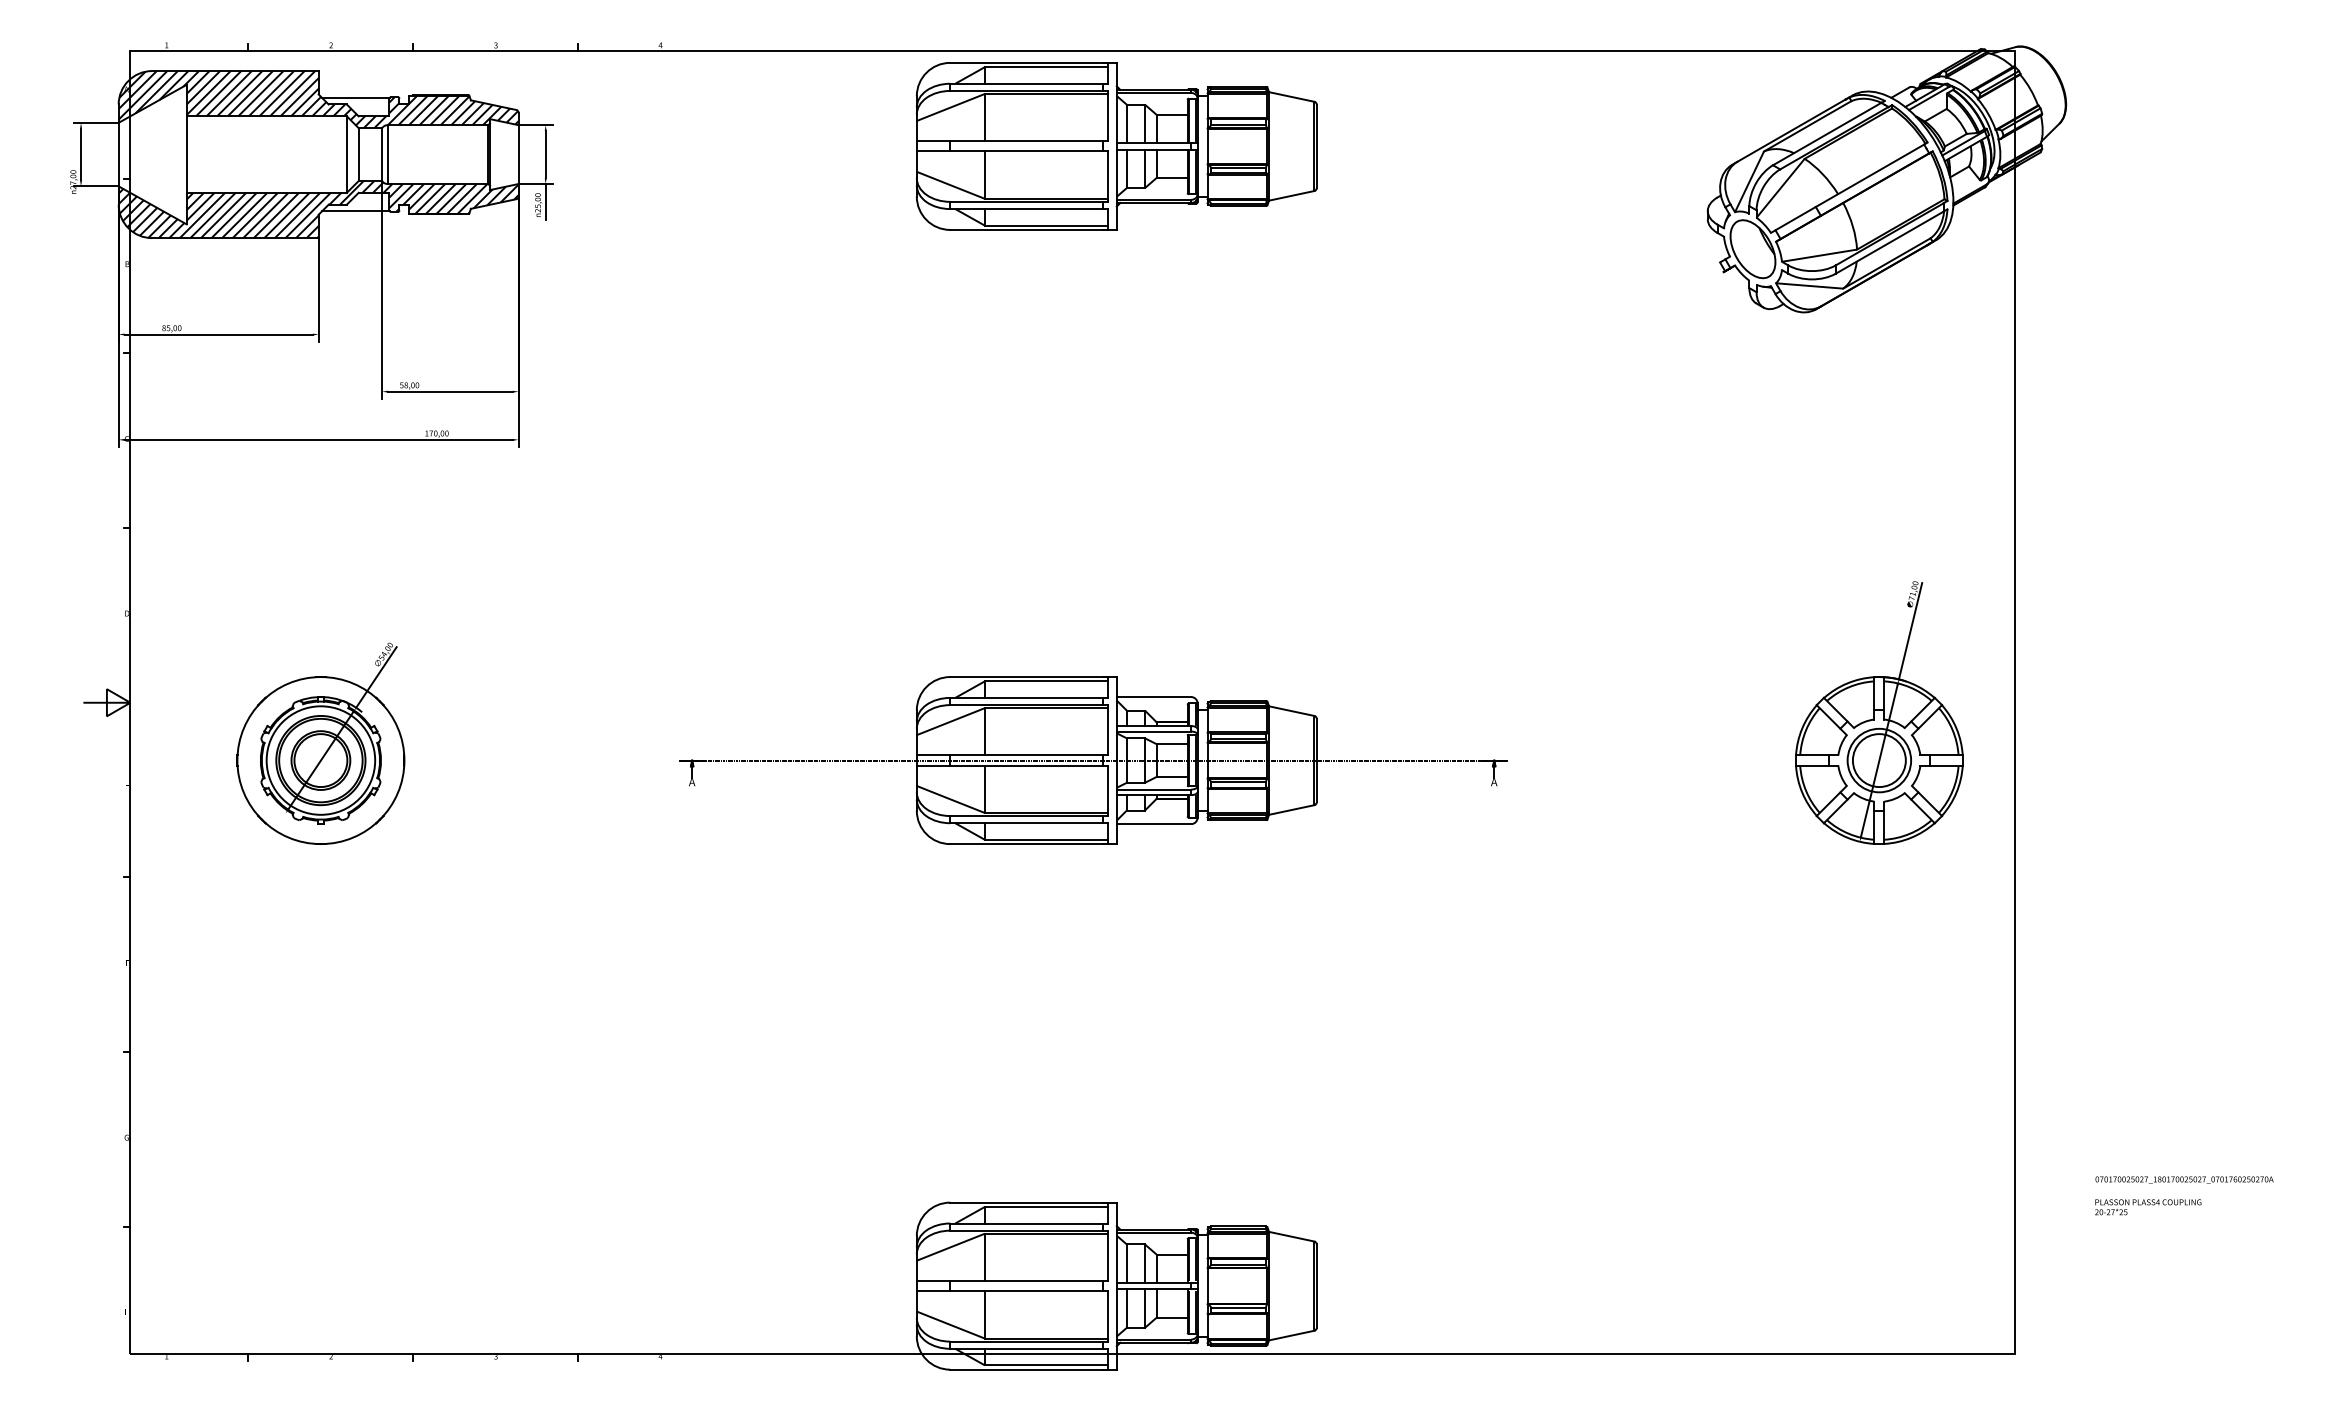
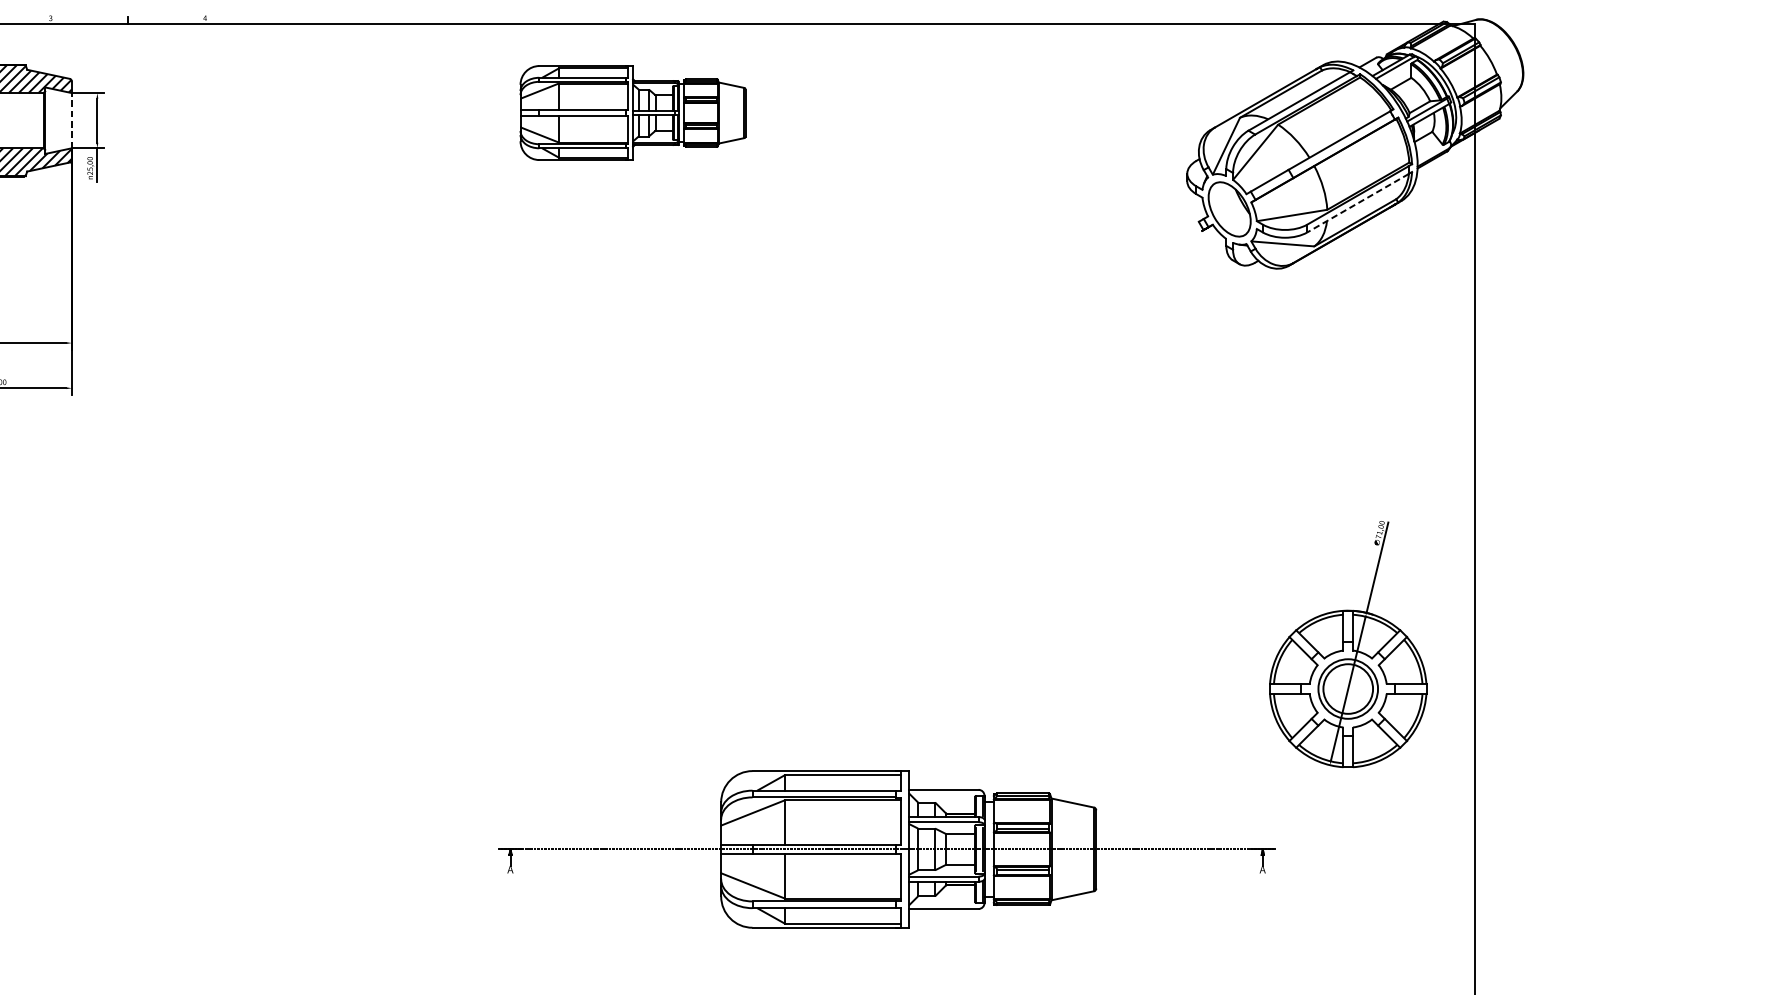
part: (1116, 146) -> (632, 113), size x0.6
line: (518, 154) -> (71, 120), solid -> dashed
line: (1889, 242) -> (1357, 203), solid -> dashed
part: (1093, 760) -> (886, 849), moved

